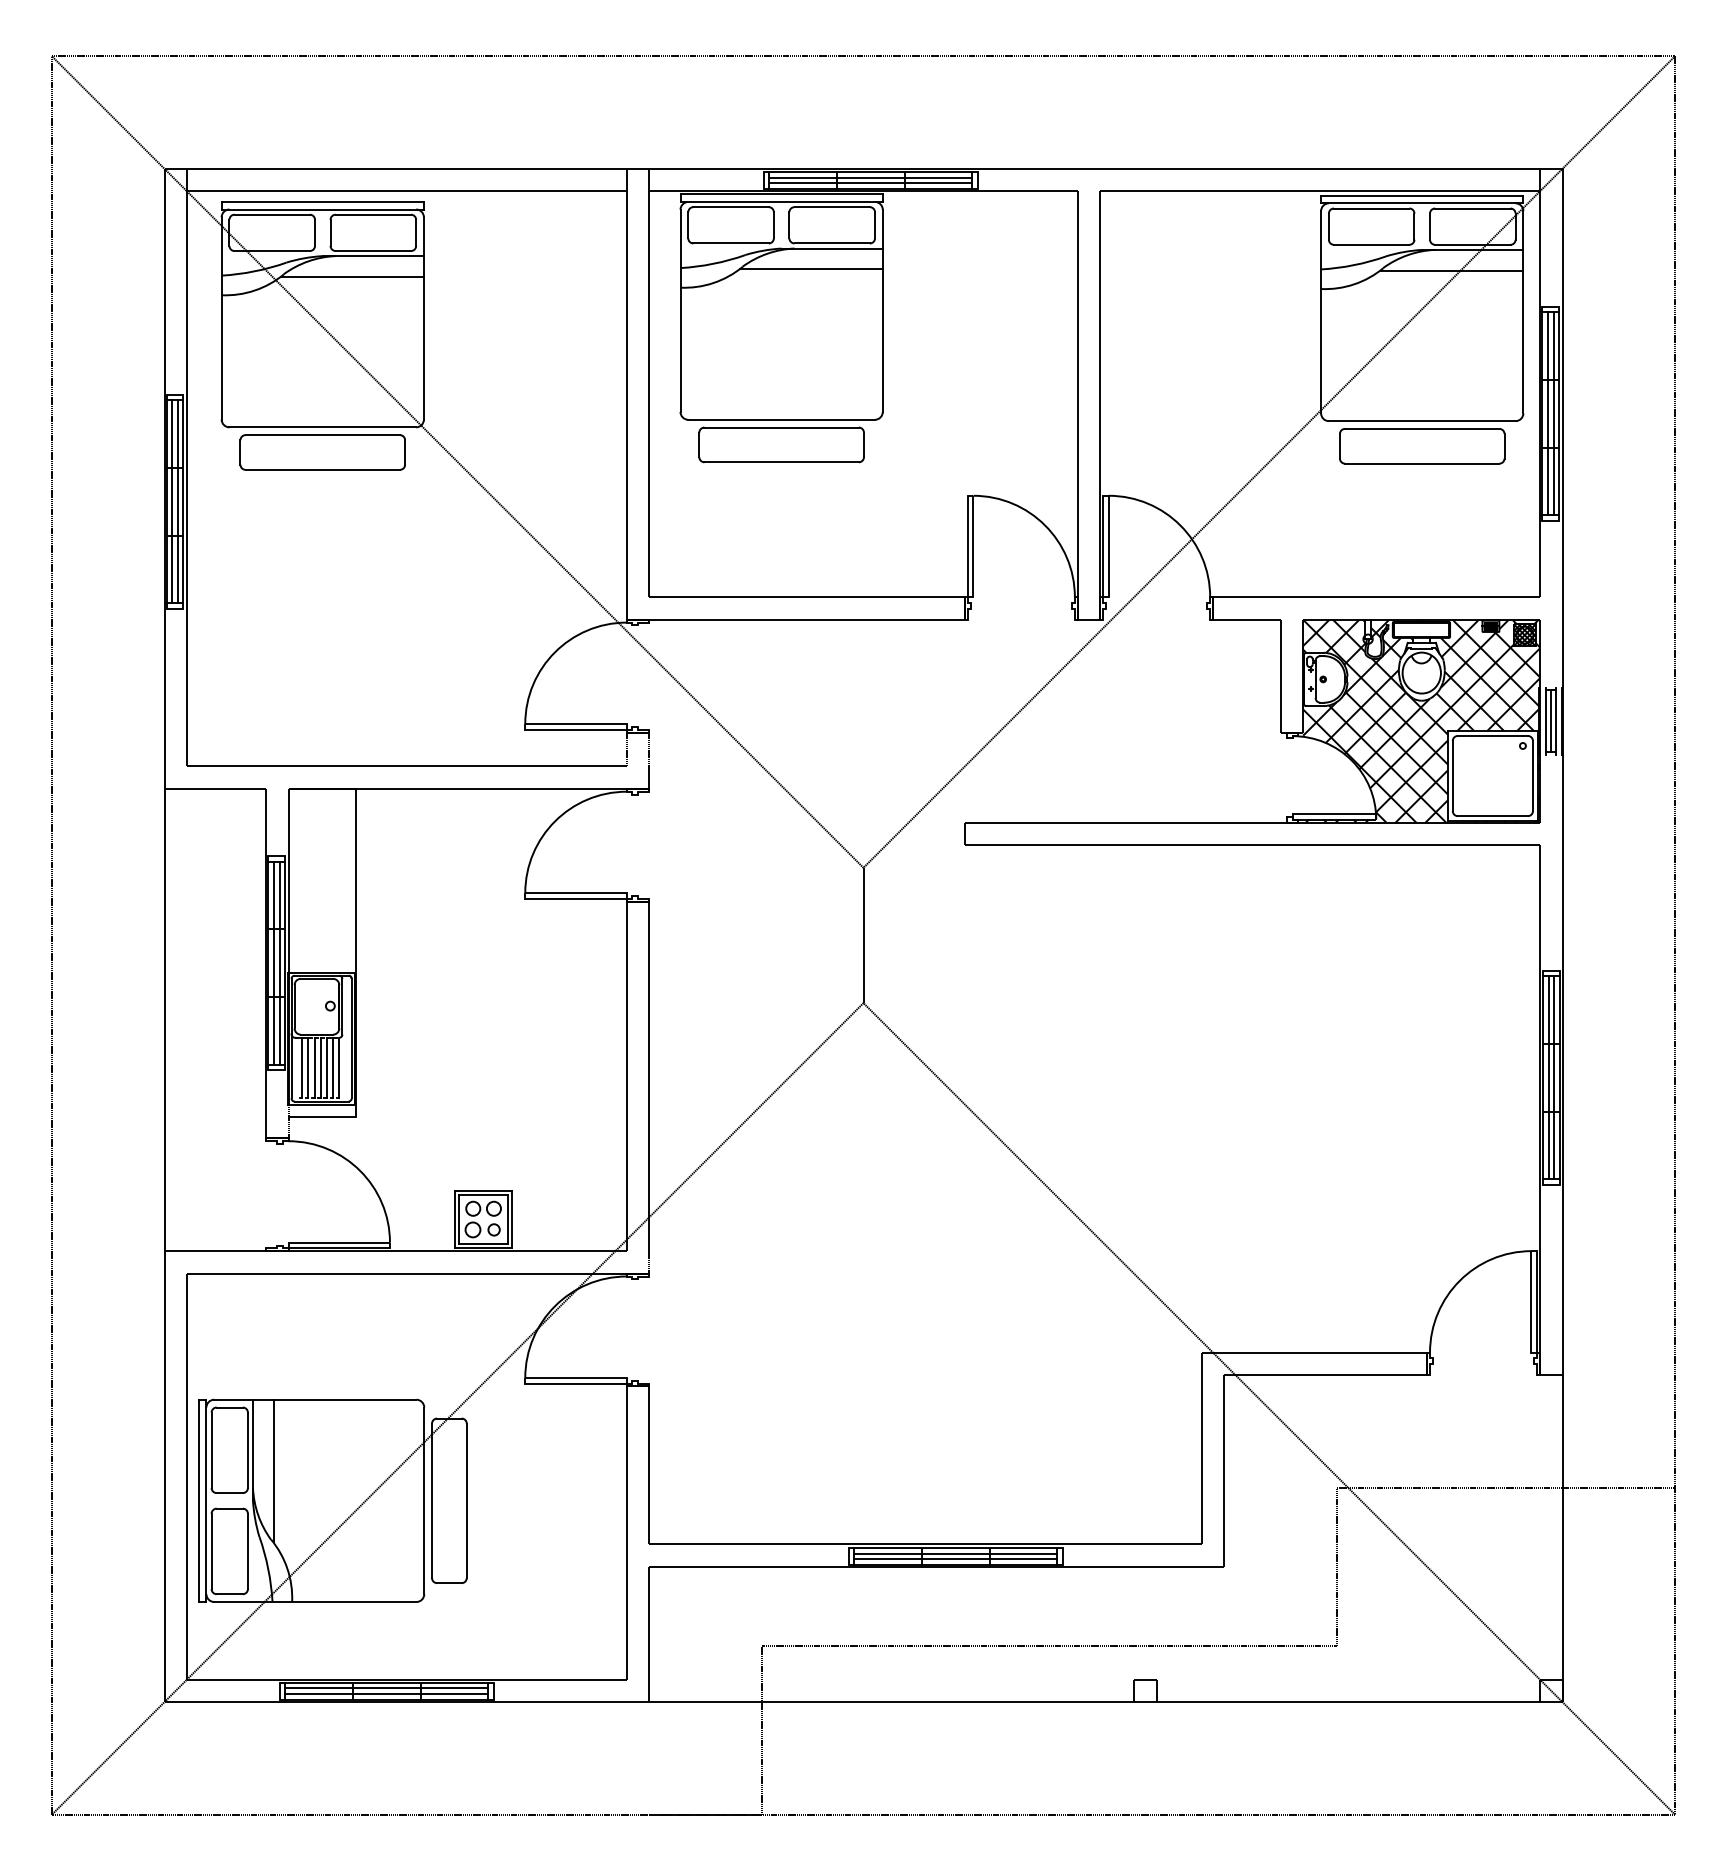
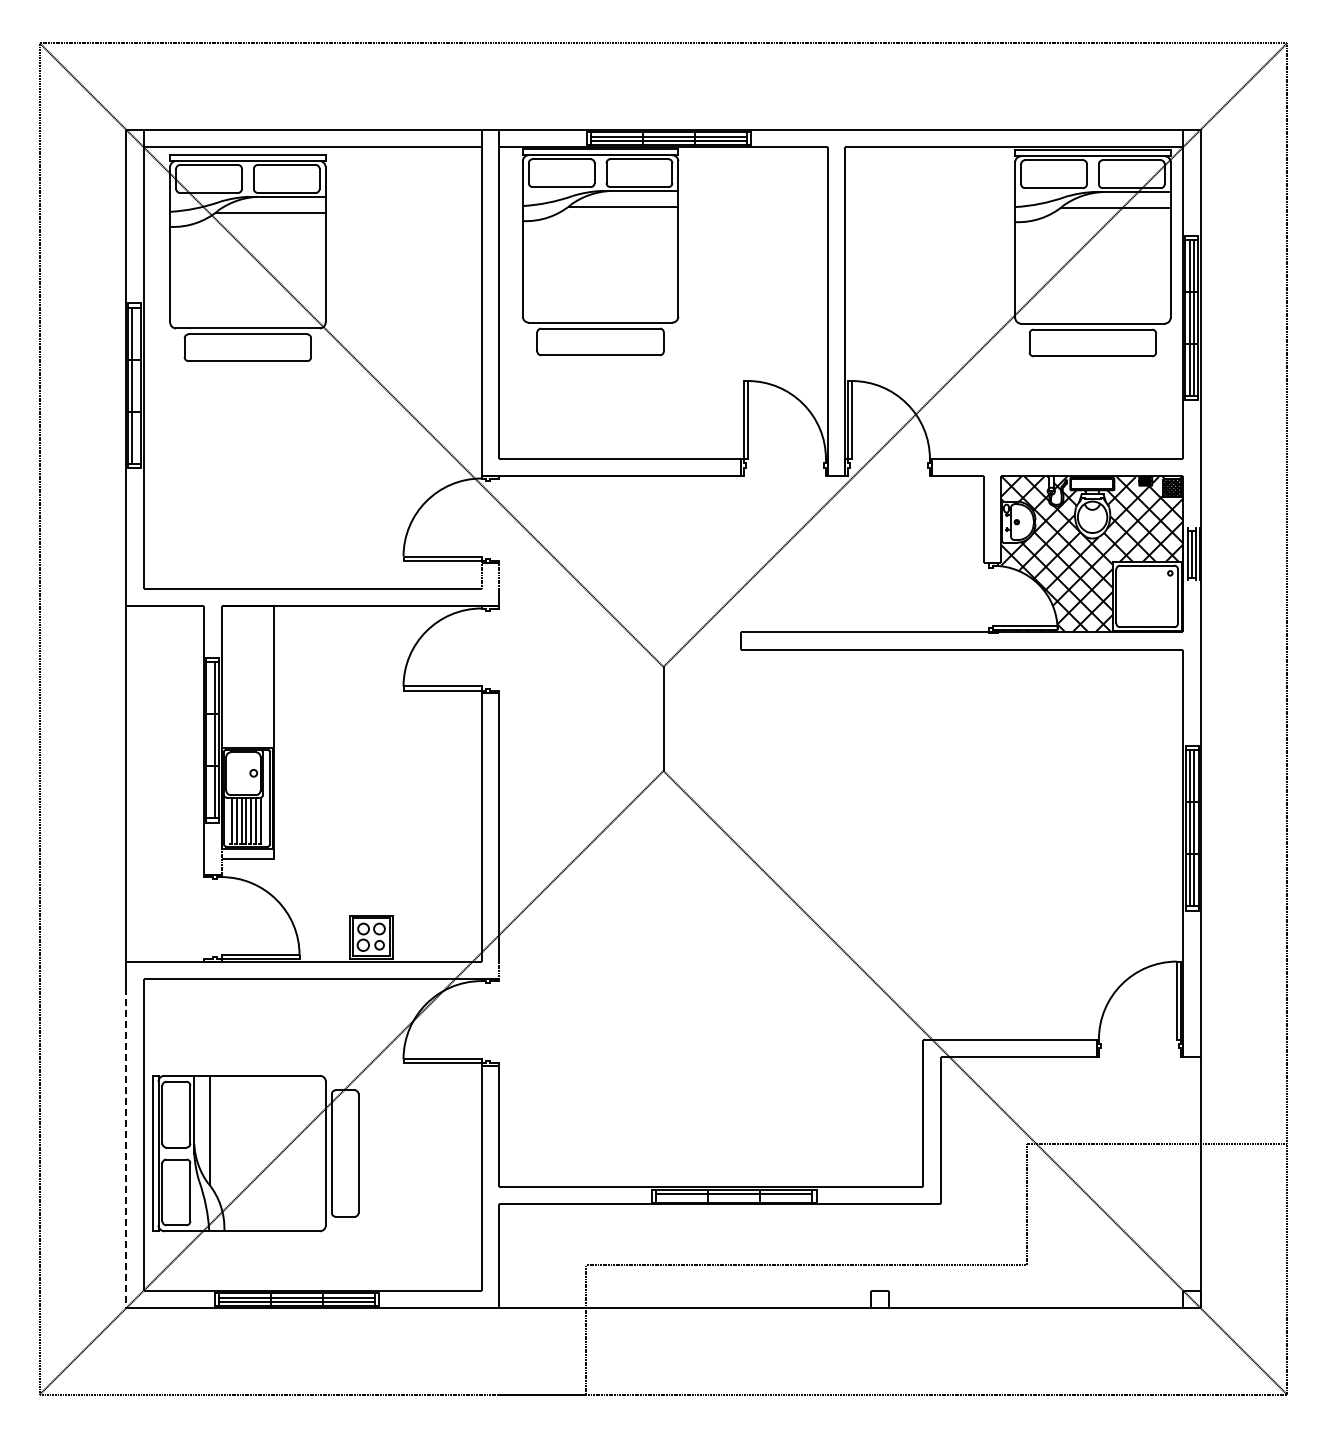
line: (177, 501) -> (136, 385), removed
line: (274, 963) -> (210, 740), removed
line: (164, 1494) -> (126, 1148), solid -> dashed
line: (955, 1559) -> (734, 1198), removed

